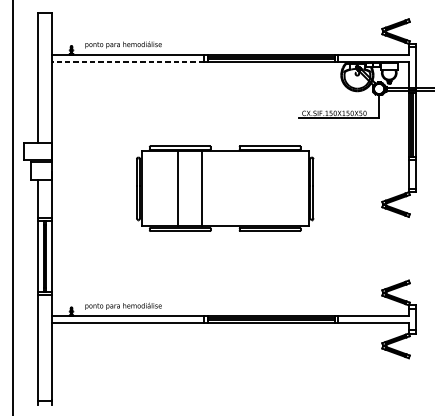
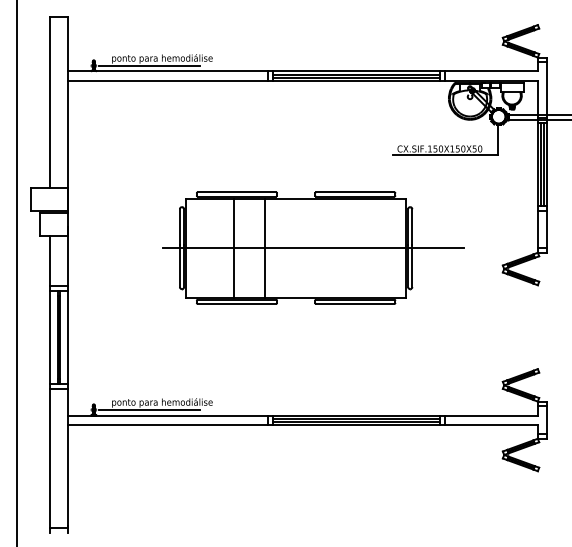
line: (113, 49) -> (148, 65), added
line: (128, 61) -> (168, 80), dashed -> solid
line: (237, 189) -> (312, 248), added
line: (113, 311) -> (148, 409), added

